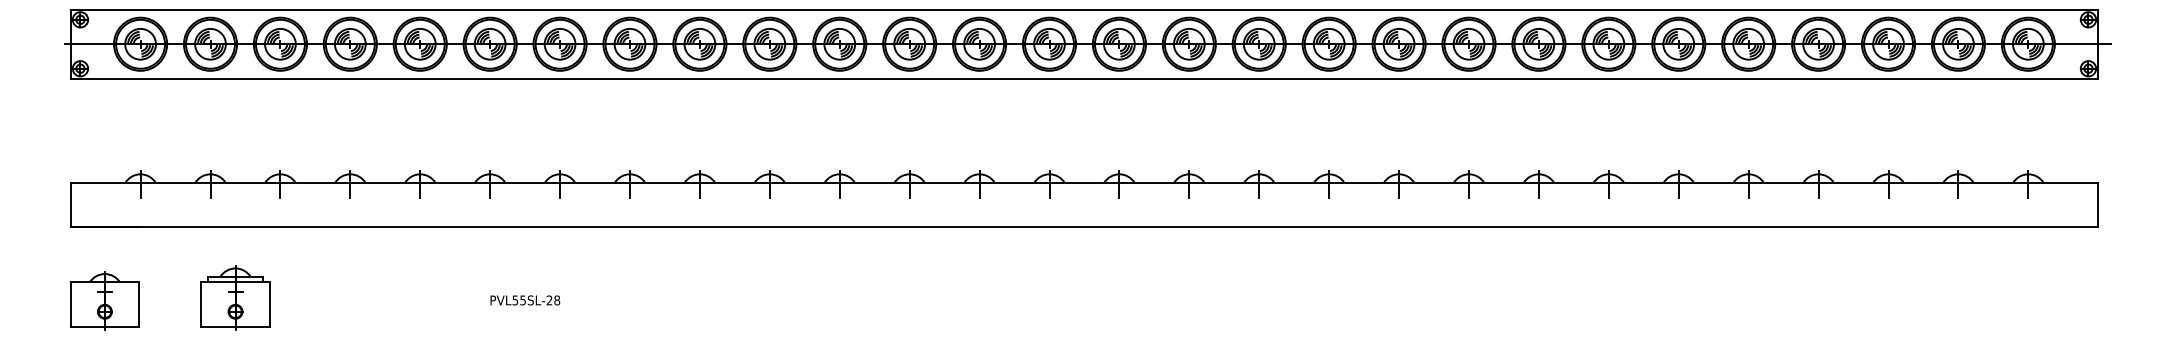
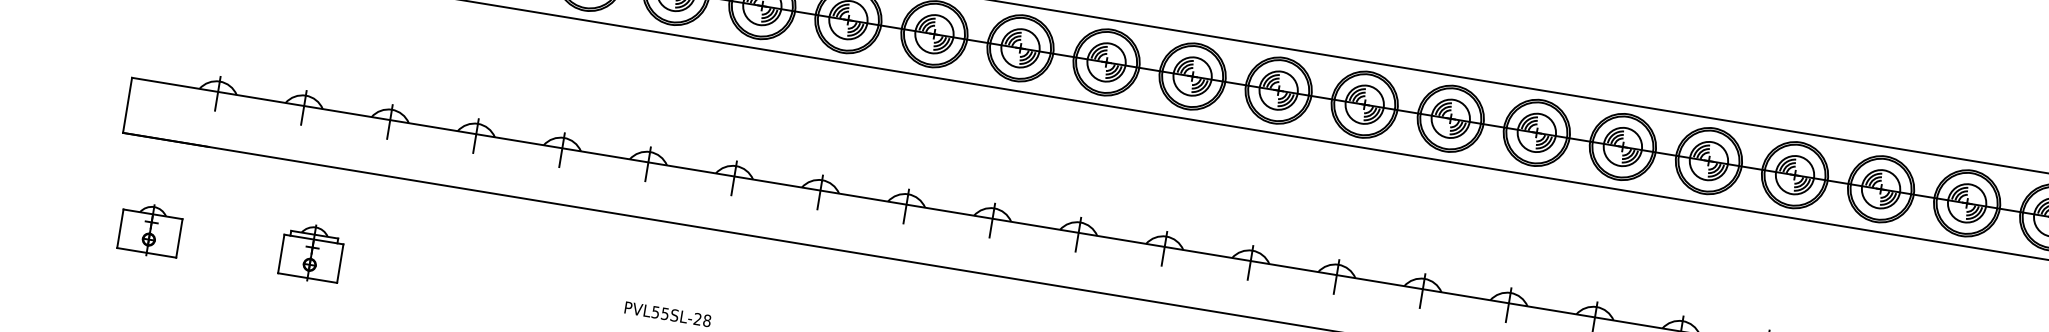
part: (235, 297) -> (311, 252), size x0.7
part: (104, 300) -> (149, 229), size x0.7

